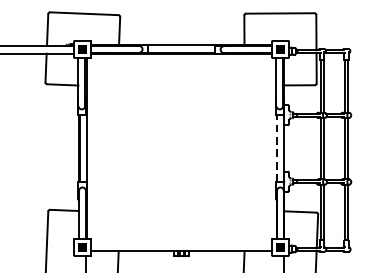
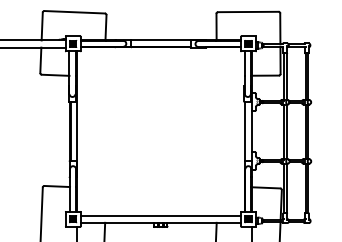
line: (275, 148) -> (244, 131), dashed -> solid
line: (181, 243) -> (160, 215), added

